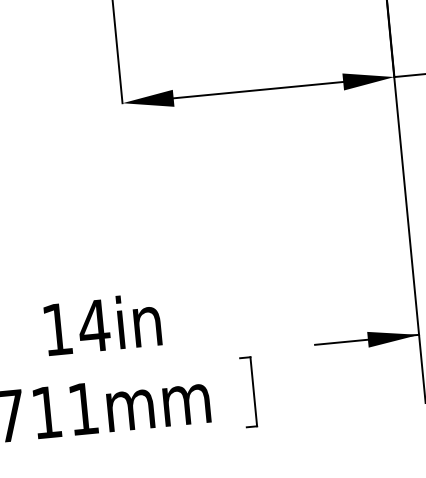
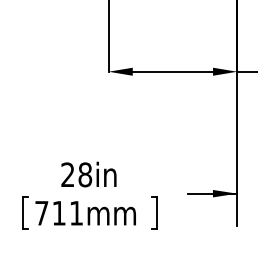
text: (75, 327) -> (76, 174), 14in -> 28in

